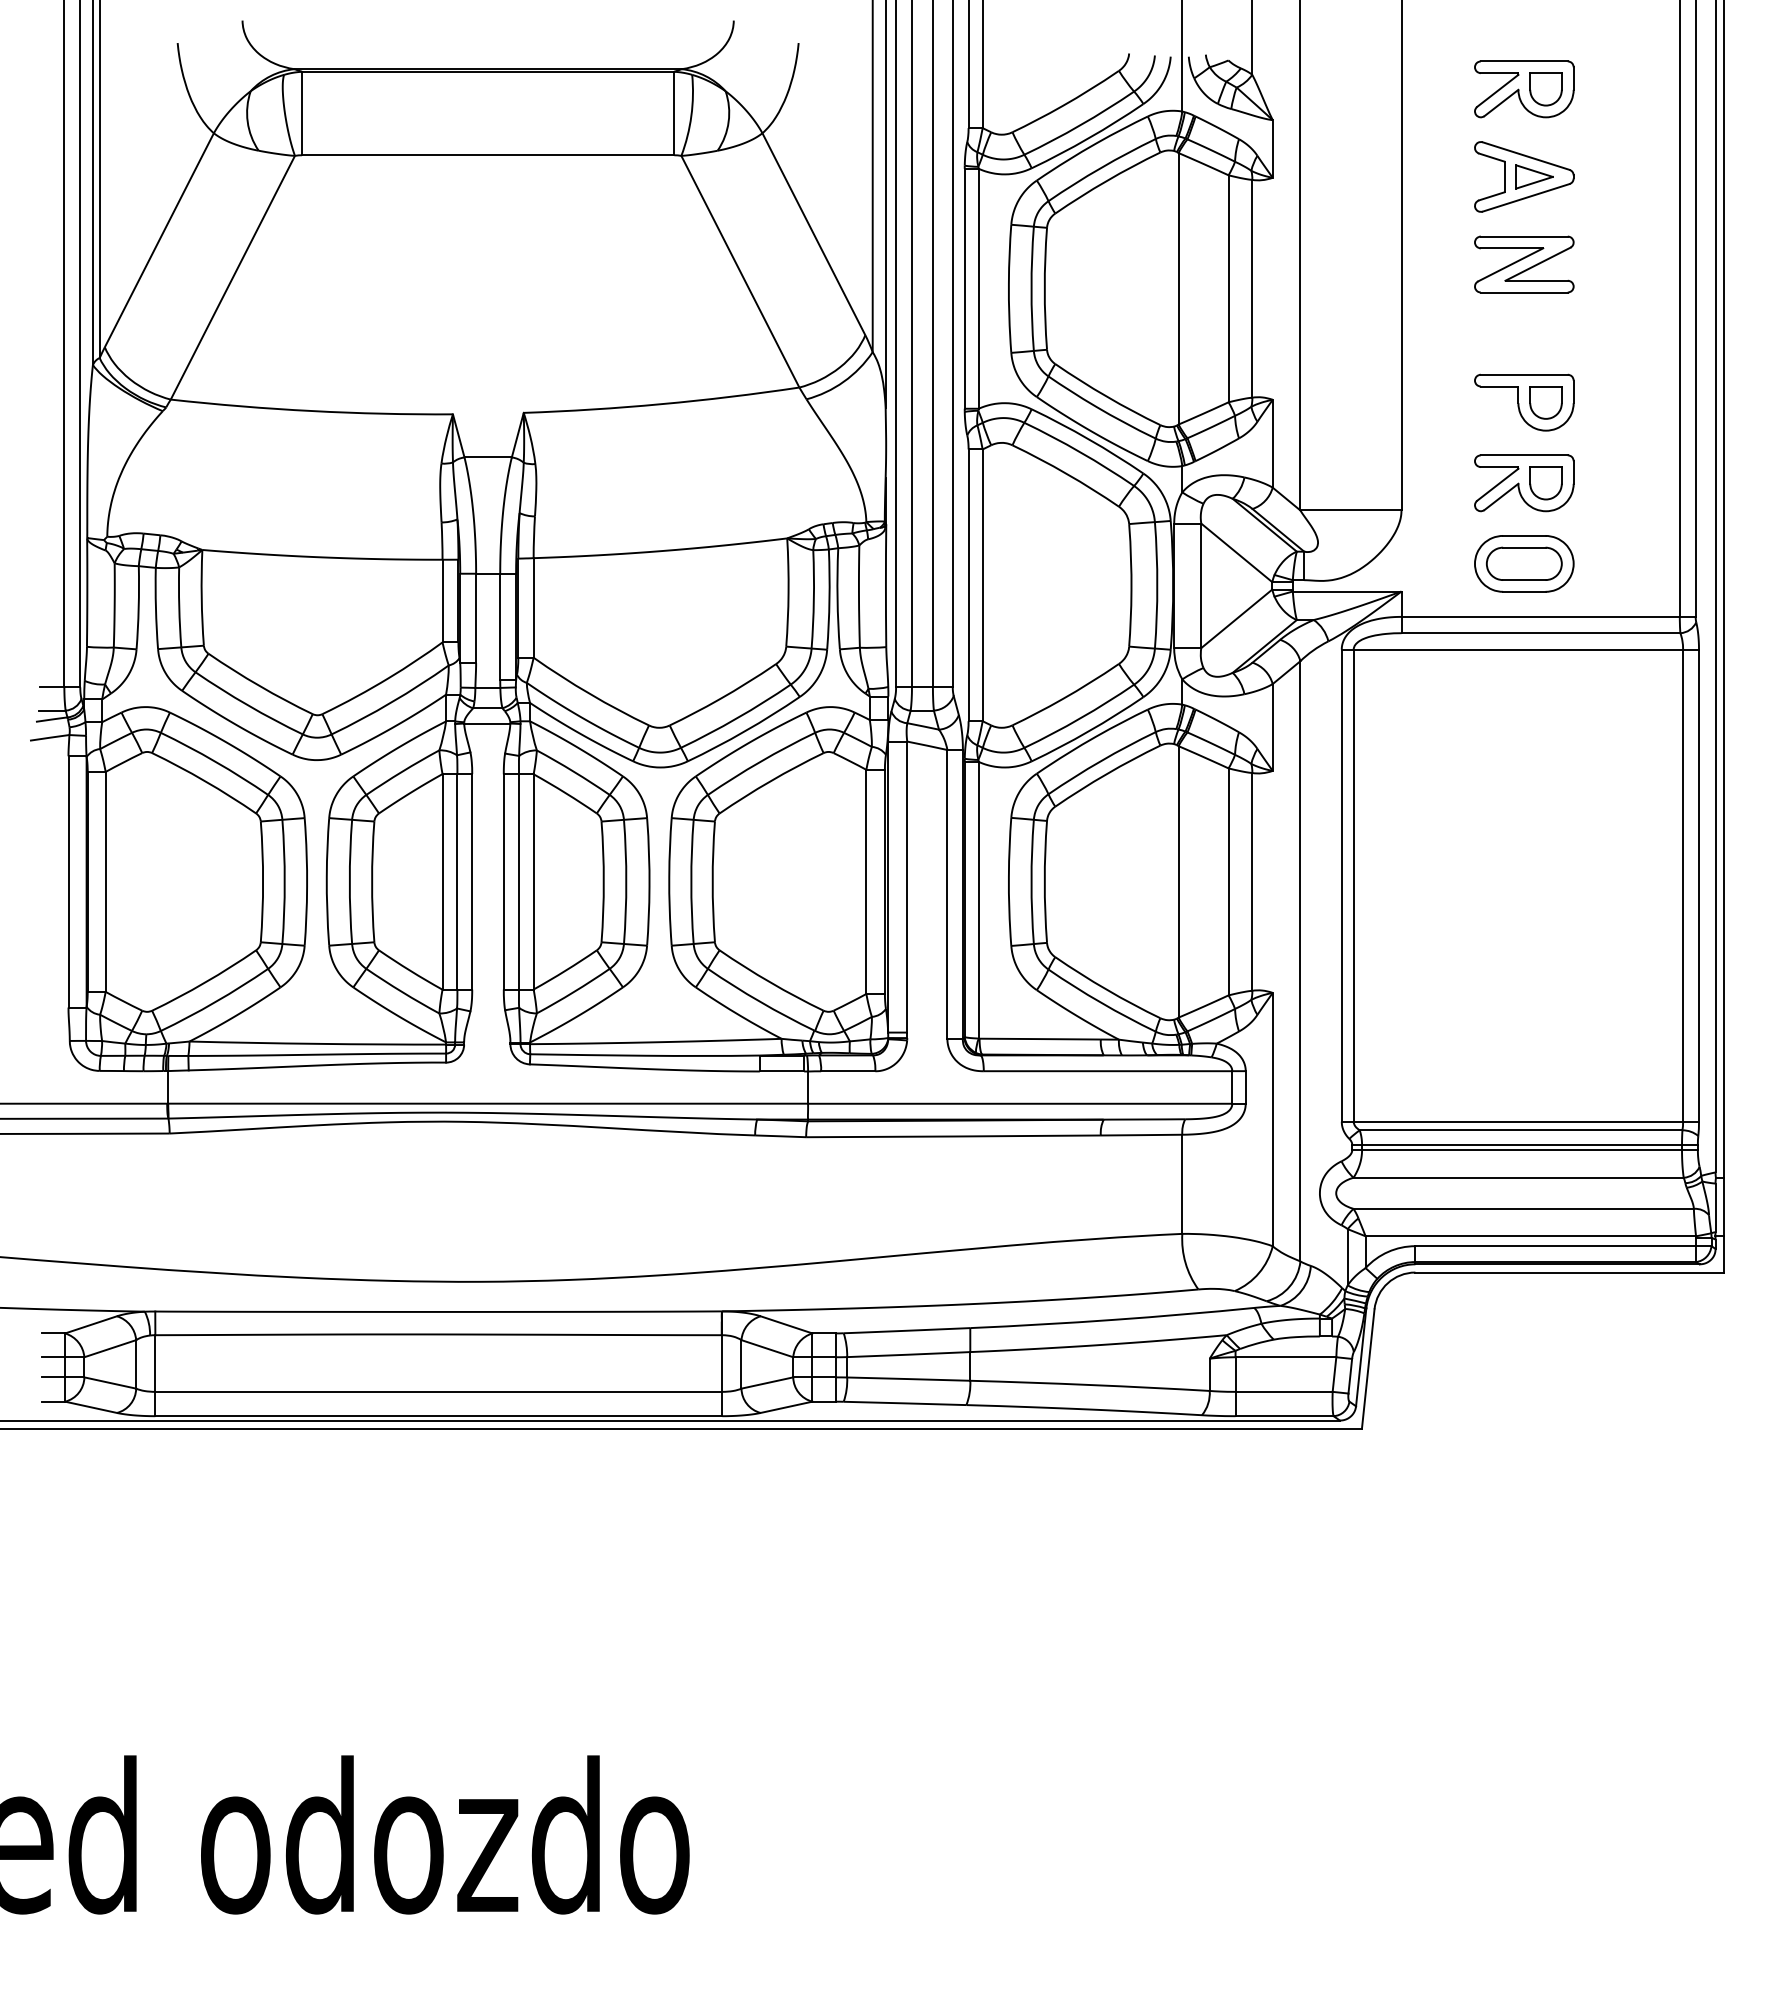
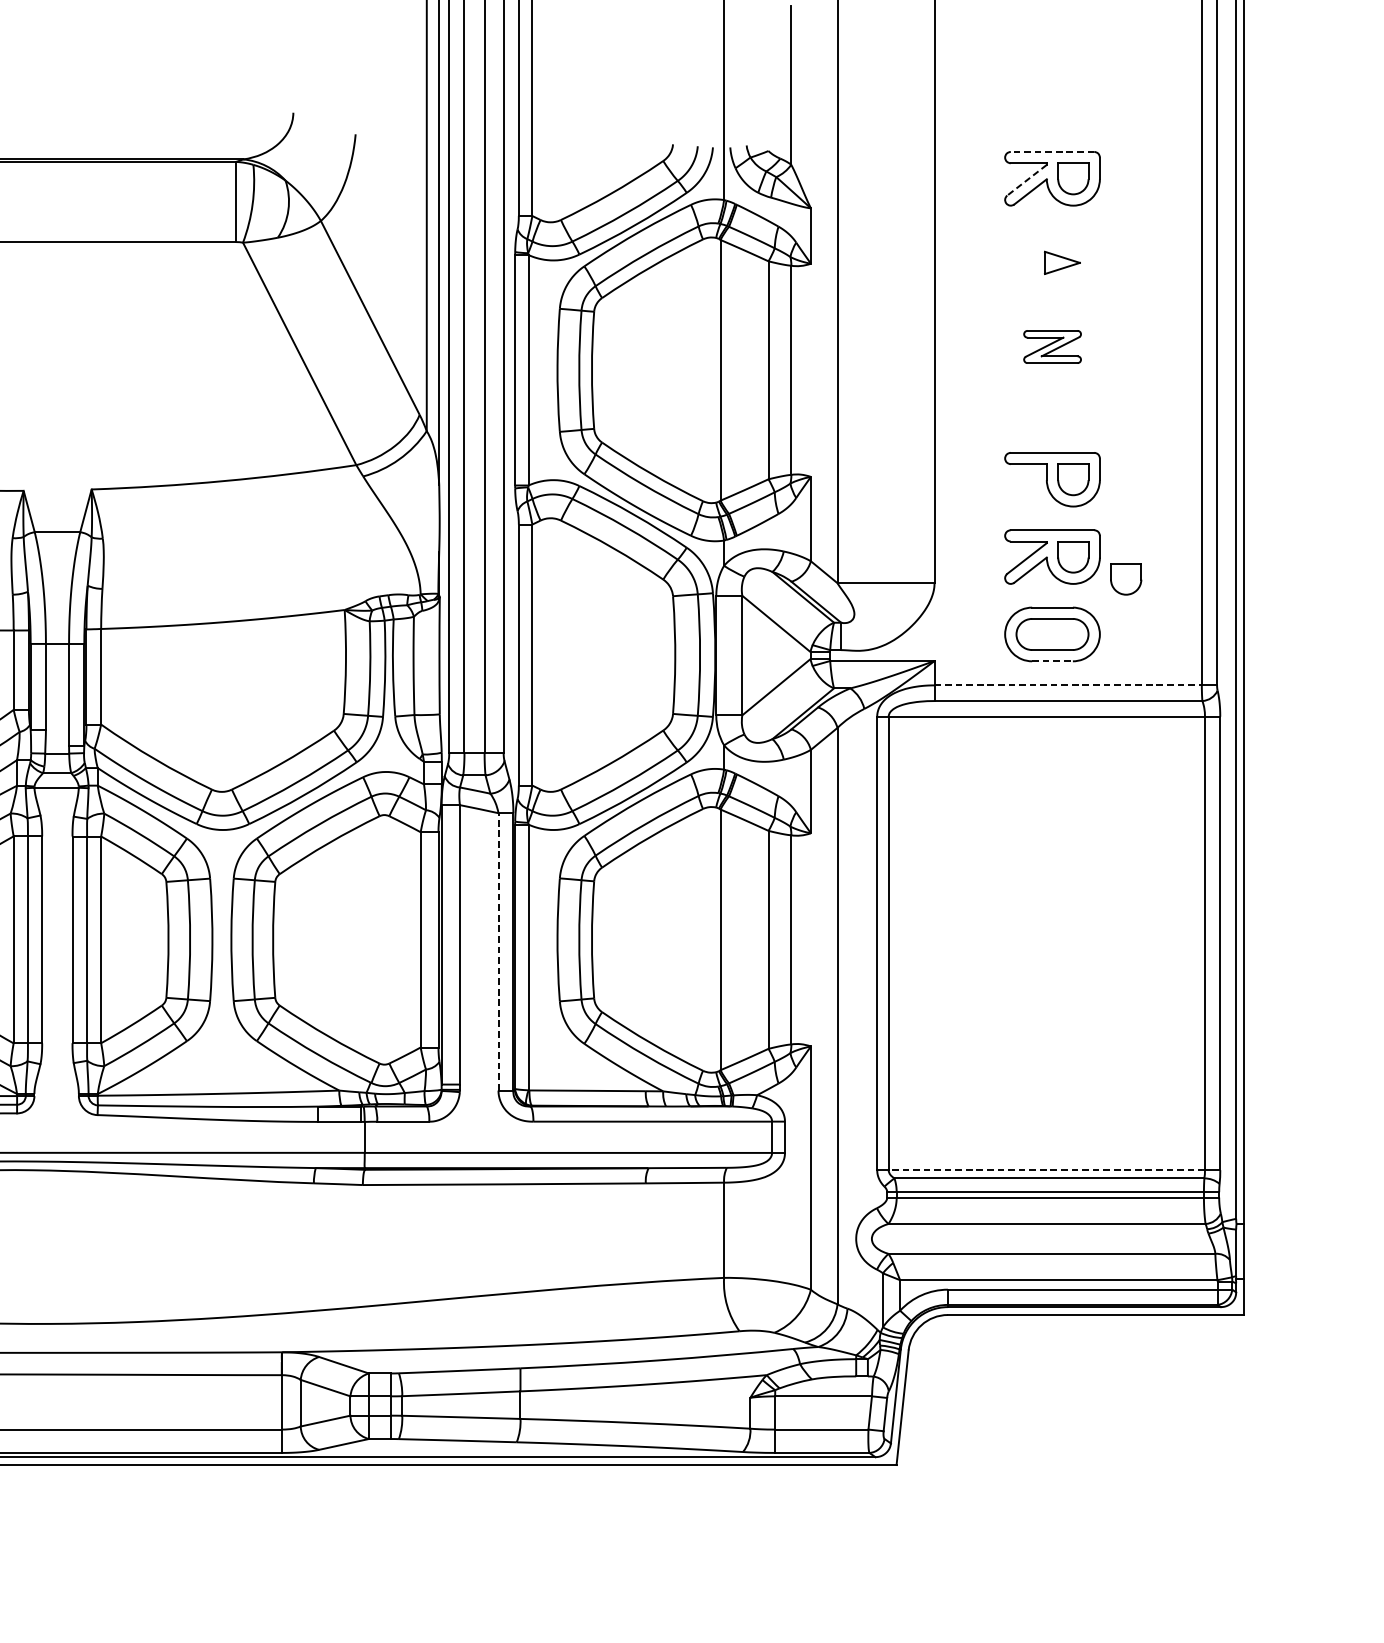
line: (1523, 61) -> (1051, 152), solid -> dashed
line: (1497, 91) -> (1026, 180), solid -> dashed
part: (1524, 176) -> (1052, 262), removed
part: (1524, 264) -> (1052, 346), size x0.6
part: (1600, 506) -> (1125, 579), added
line: (1524, 591) -> (1052, 660), solid -> dashed
line: (1541, 616) -> (1069, 685), solid -> dashed
line: (947, 893) -> (498, 951), solid -> dashed
line: (1518, 1121) -> (1046, 1169), solid -> dashed

